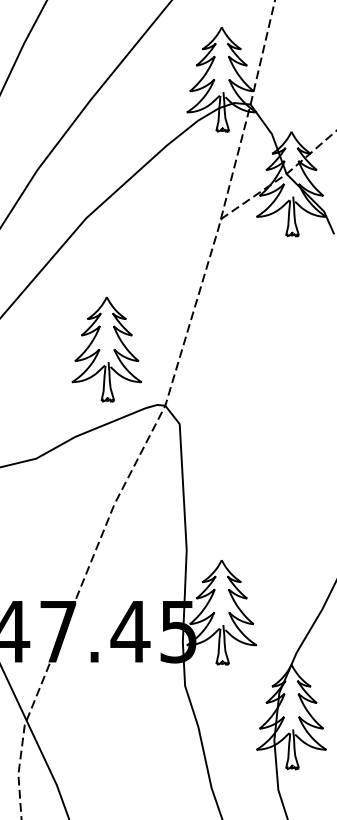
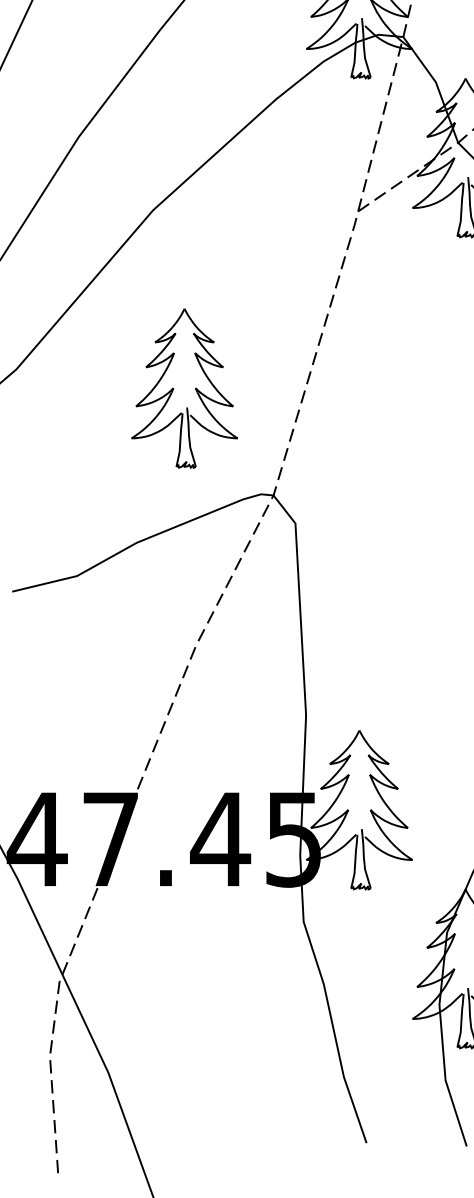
part: (106, 349) -> (184, 388), moved

